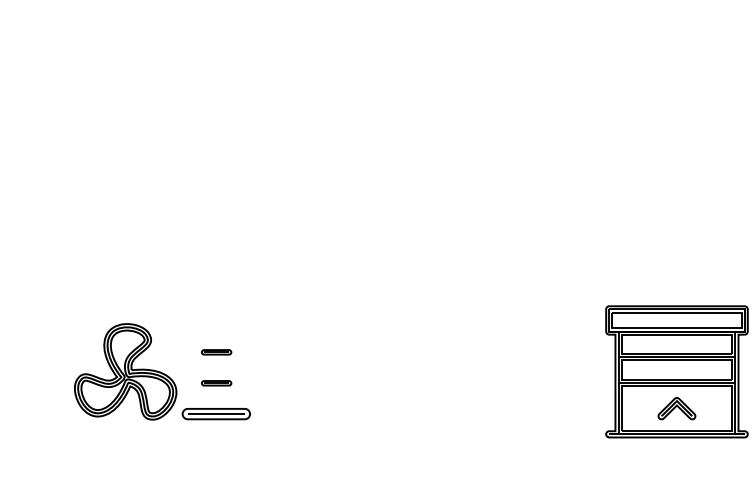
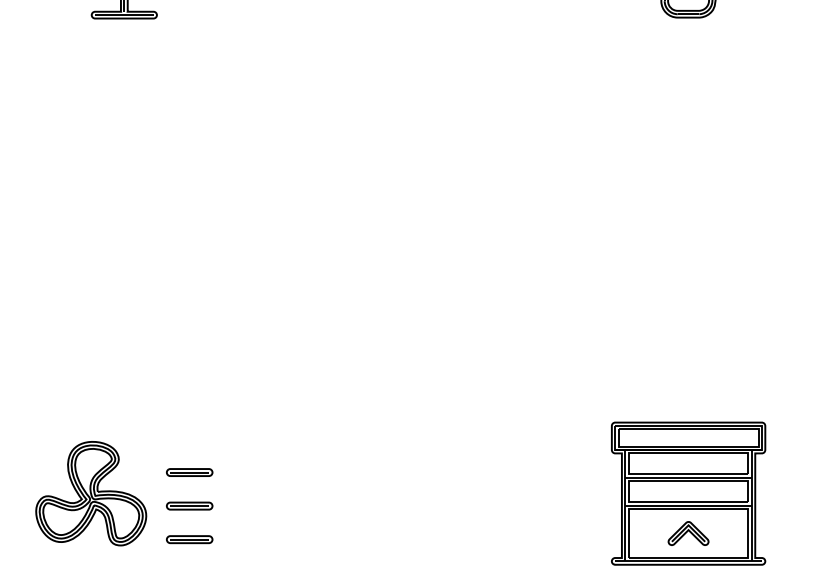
part: (216, 352) -> (189, 472), size x1.43
part: (216, 382) -> (189, 505), size x1.43
part: (216, 414) -> (189, 539), size x0.62

